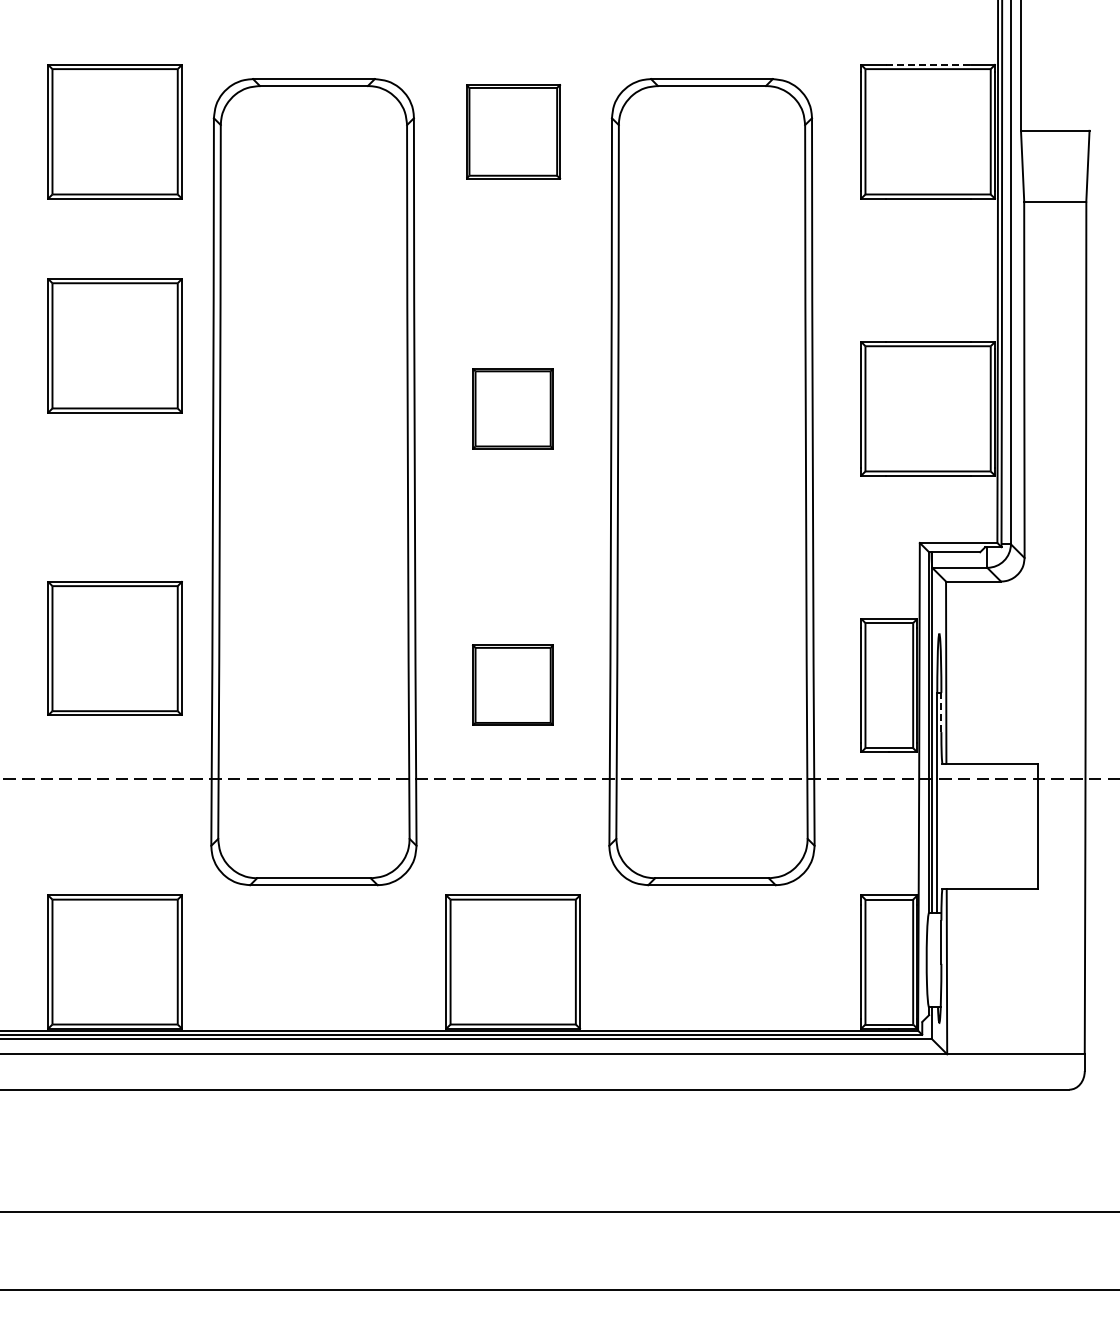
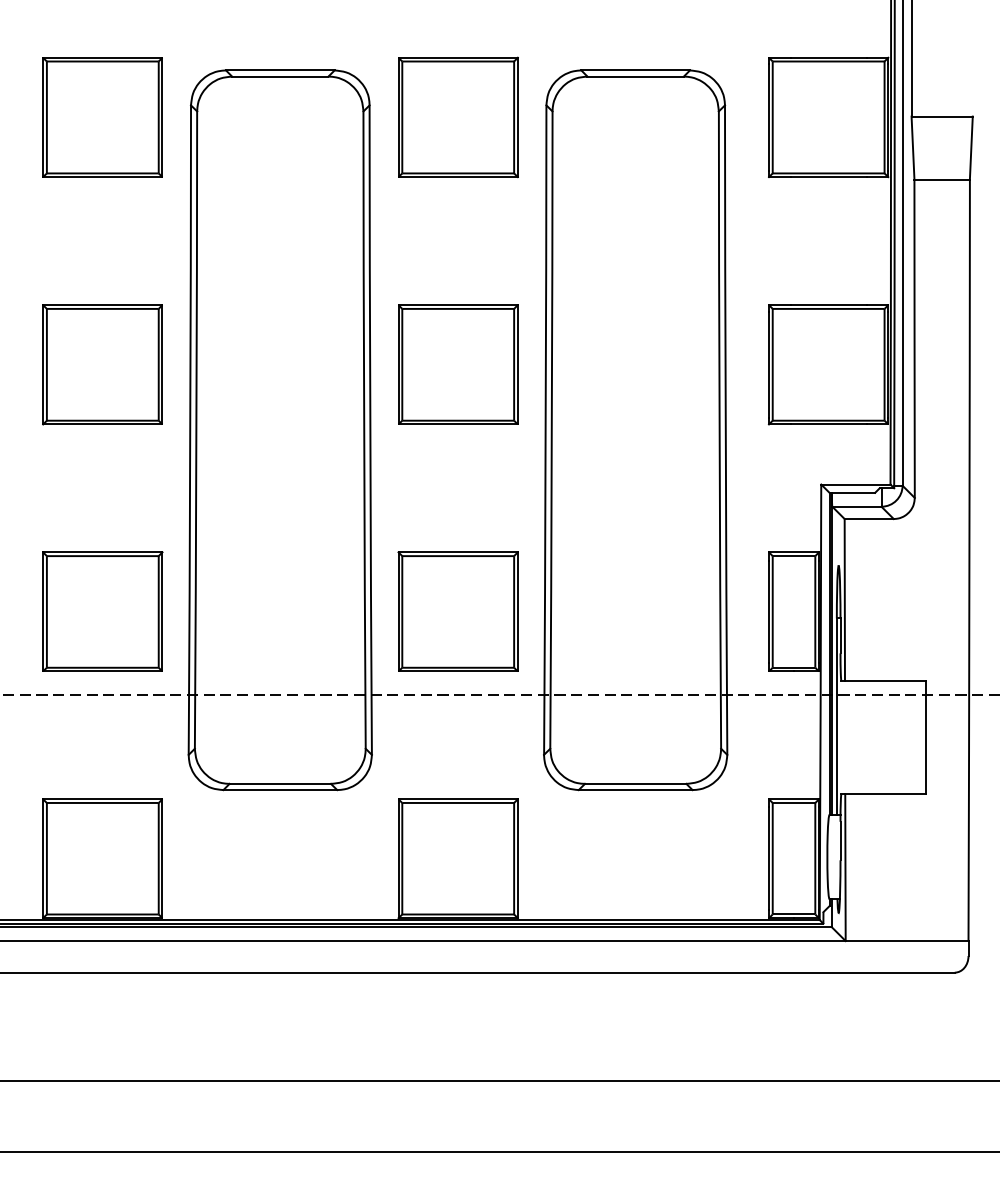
line: (928, 64) -> (828, 57), dashed -> solid
part: (513, 131) -> (458, 117), size x1.43
part: (114, 345) -> (102, 364), moved
part: (512, 408) -> (457, 364), size x1.67
part: (114, 647) -> (102, 610), moved
part: (512, 684) -> (457, 610), size x1.67
line: (941, 712) -> (840, 635), dashed -> solid

